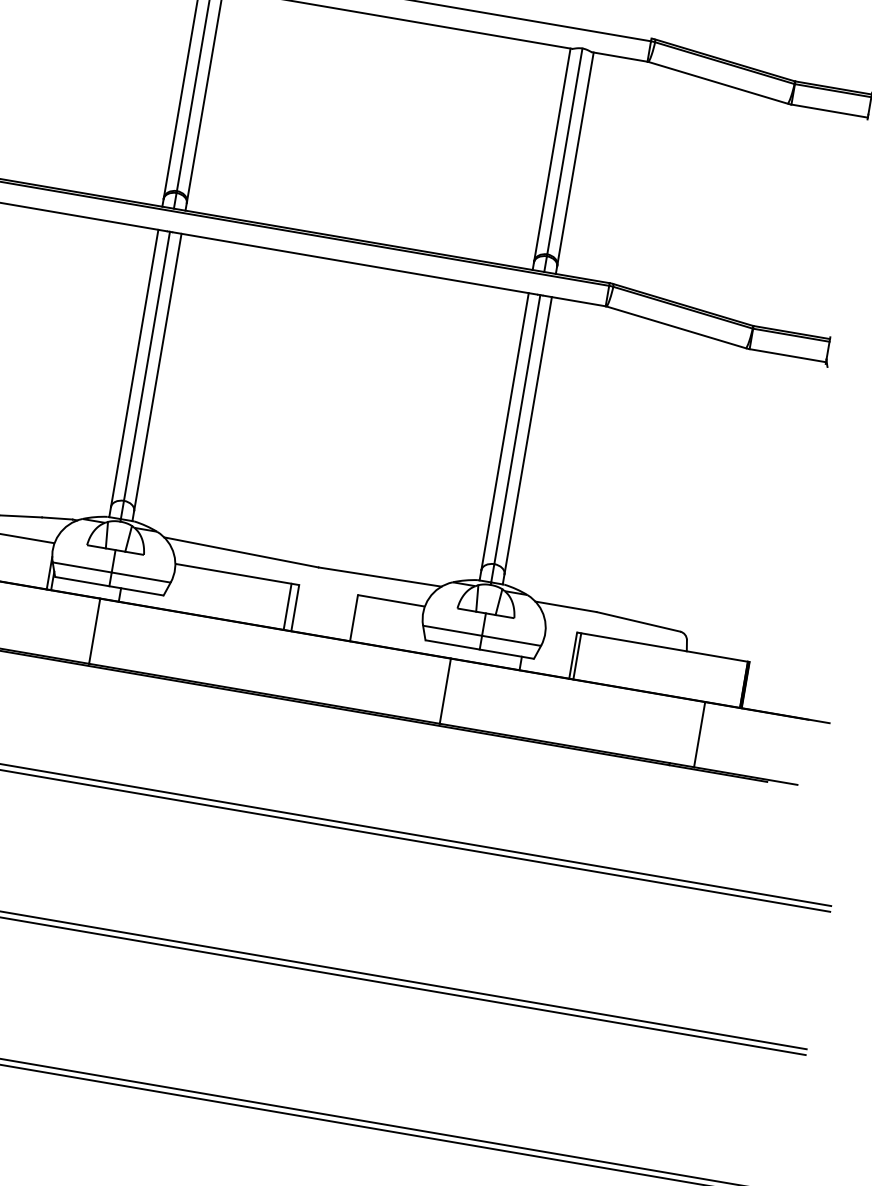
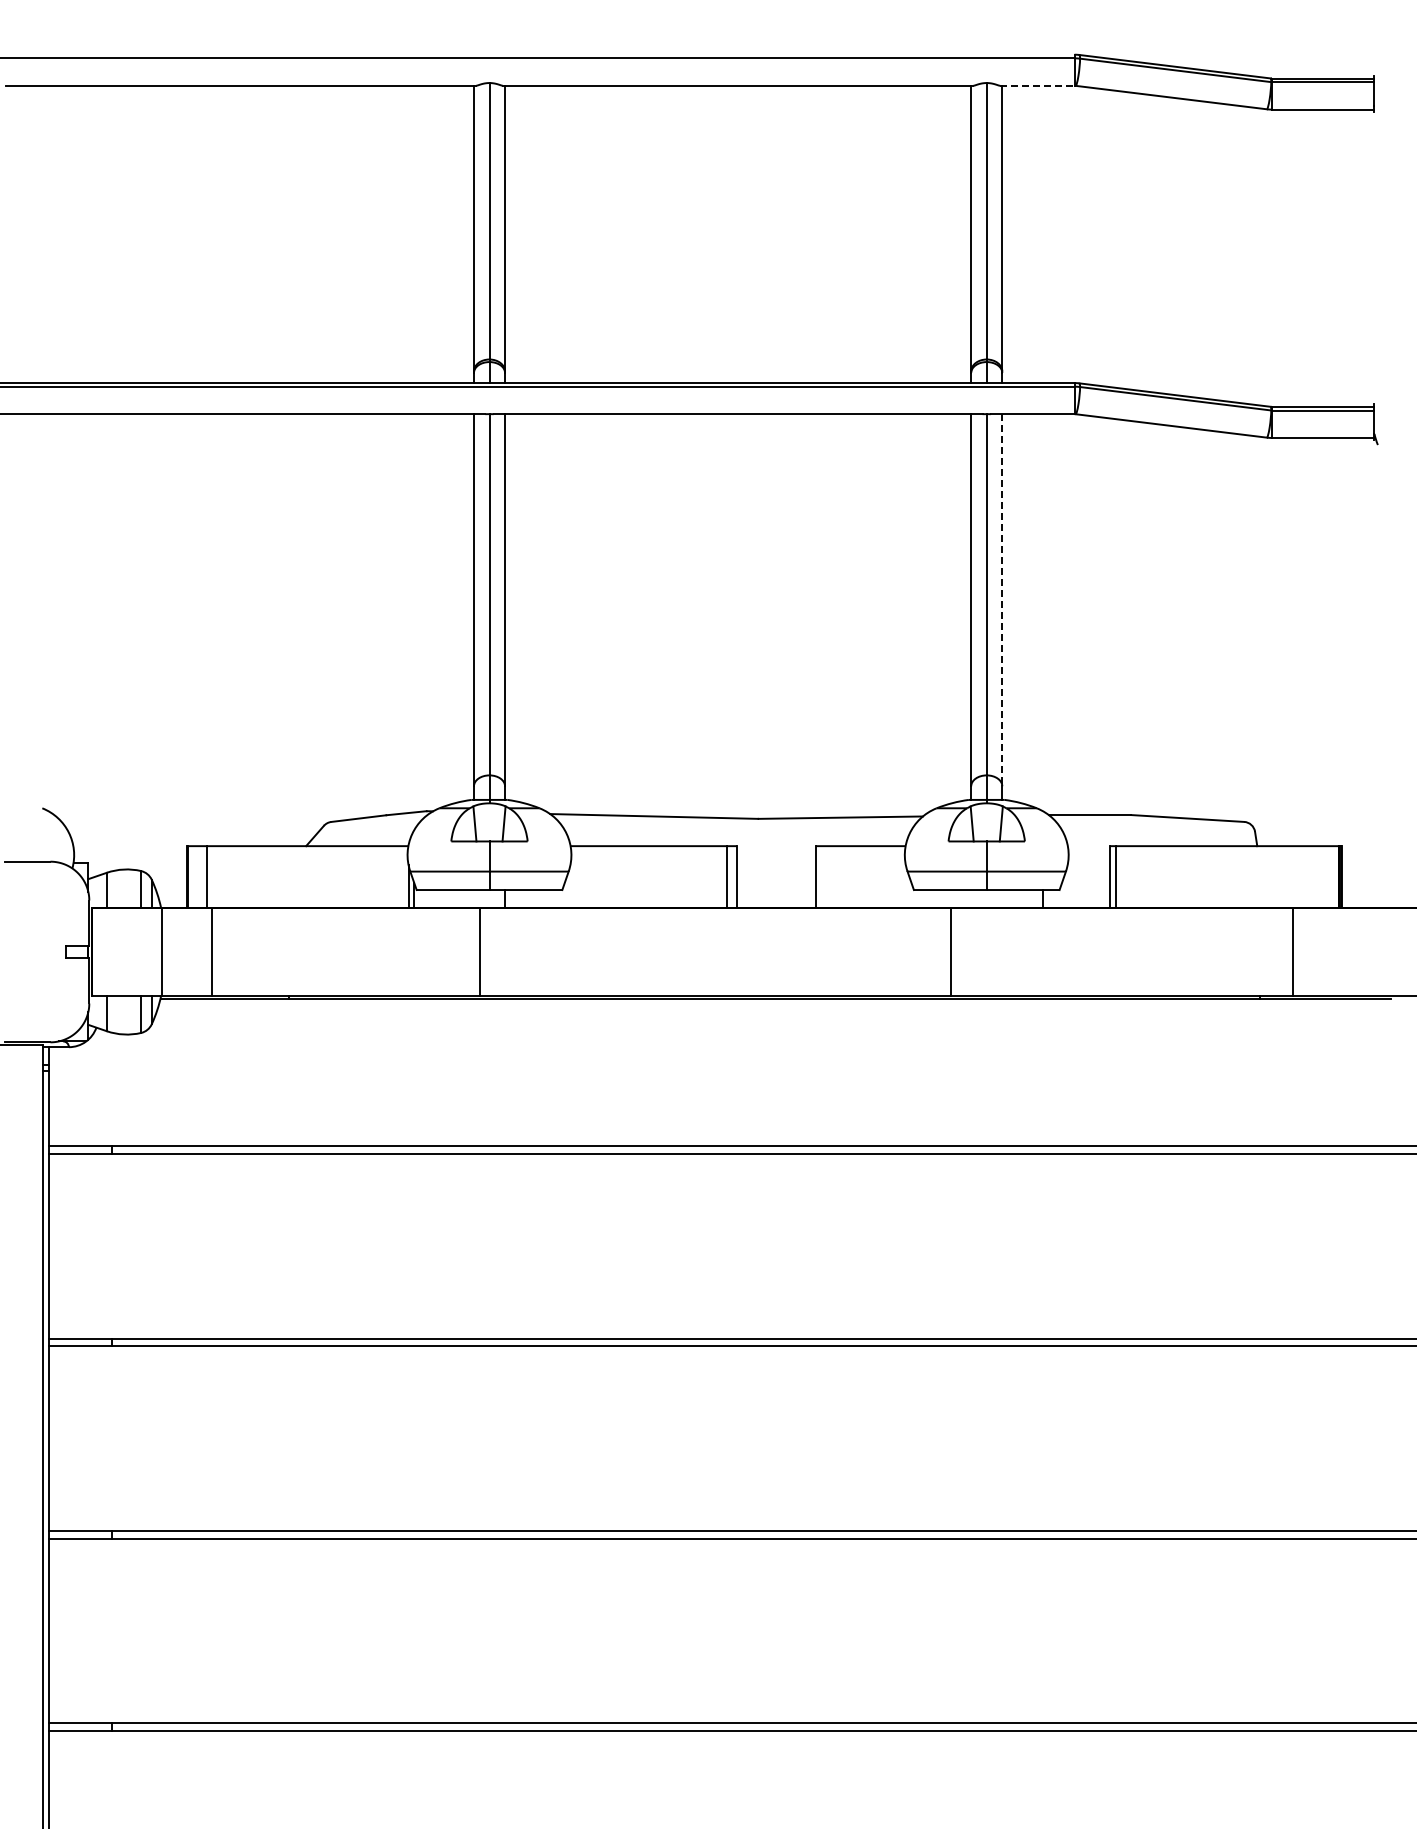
line: (619, 56) -> (1037, 85), solid -> dashed
line: (528, 435) -> (1002, 600), solid -> dashed

